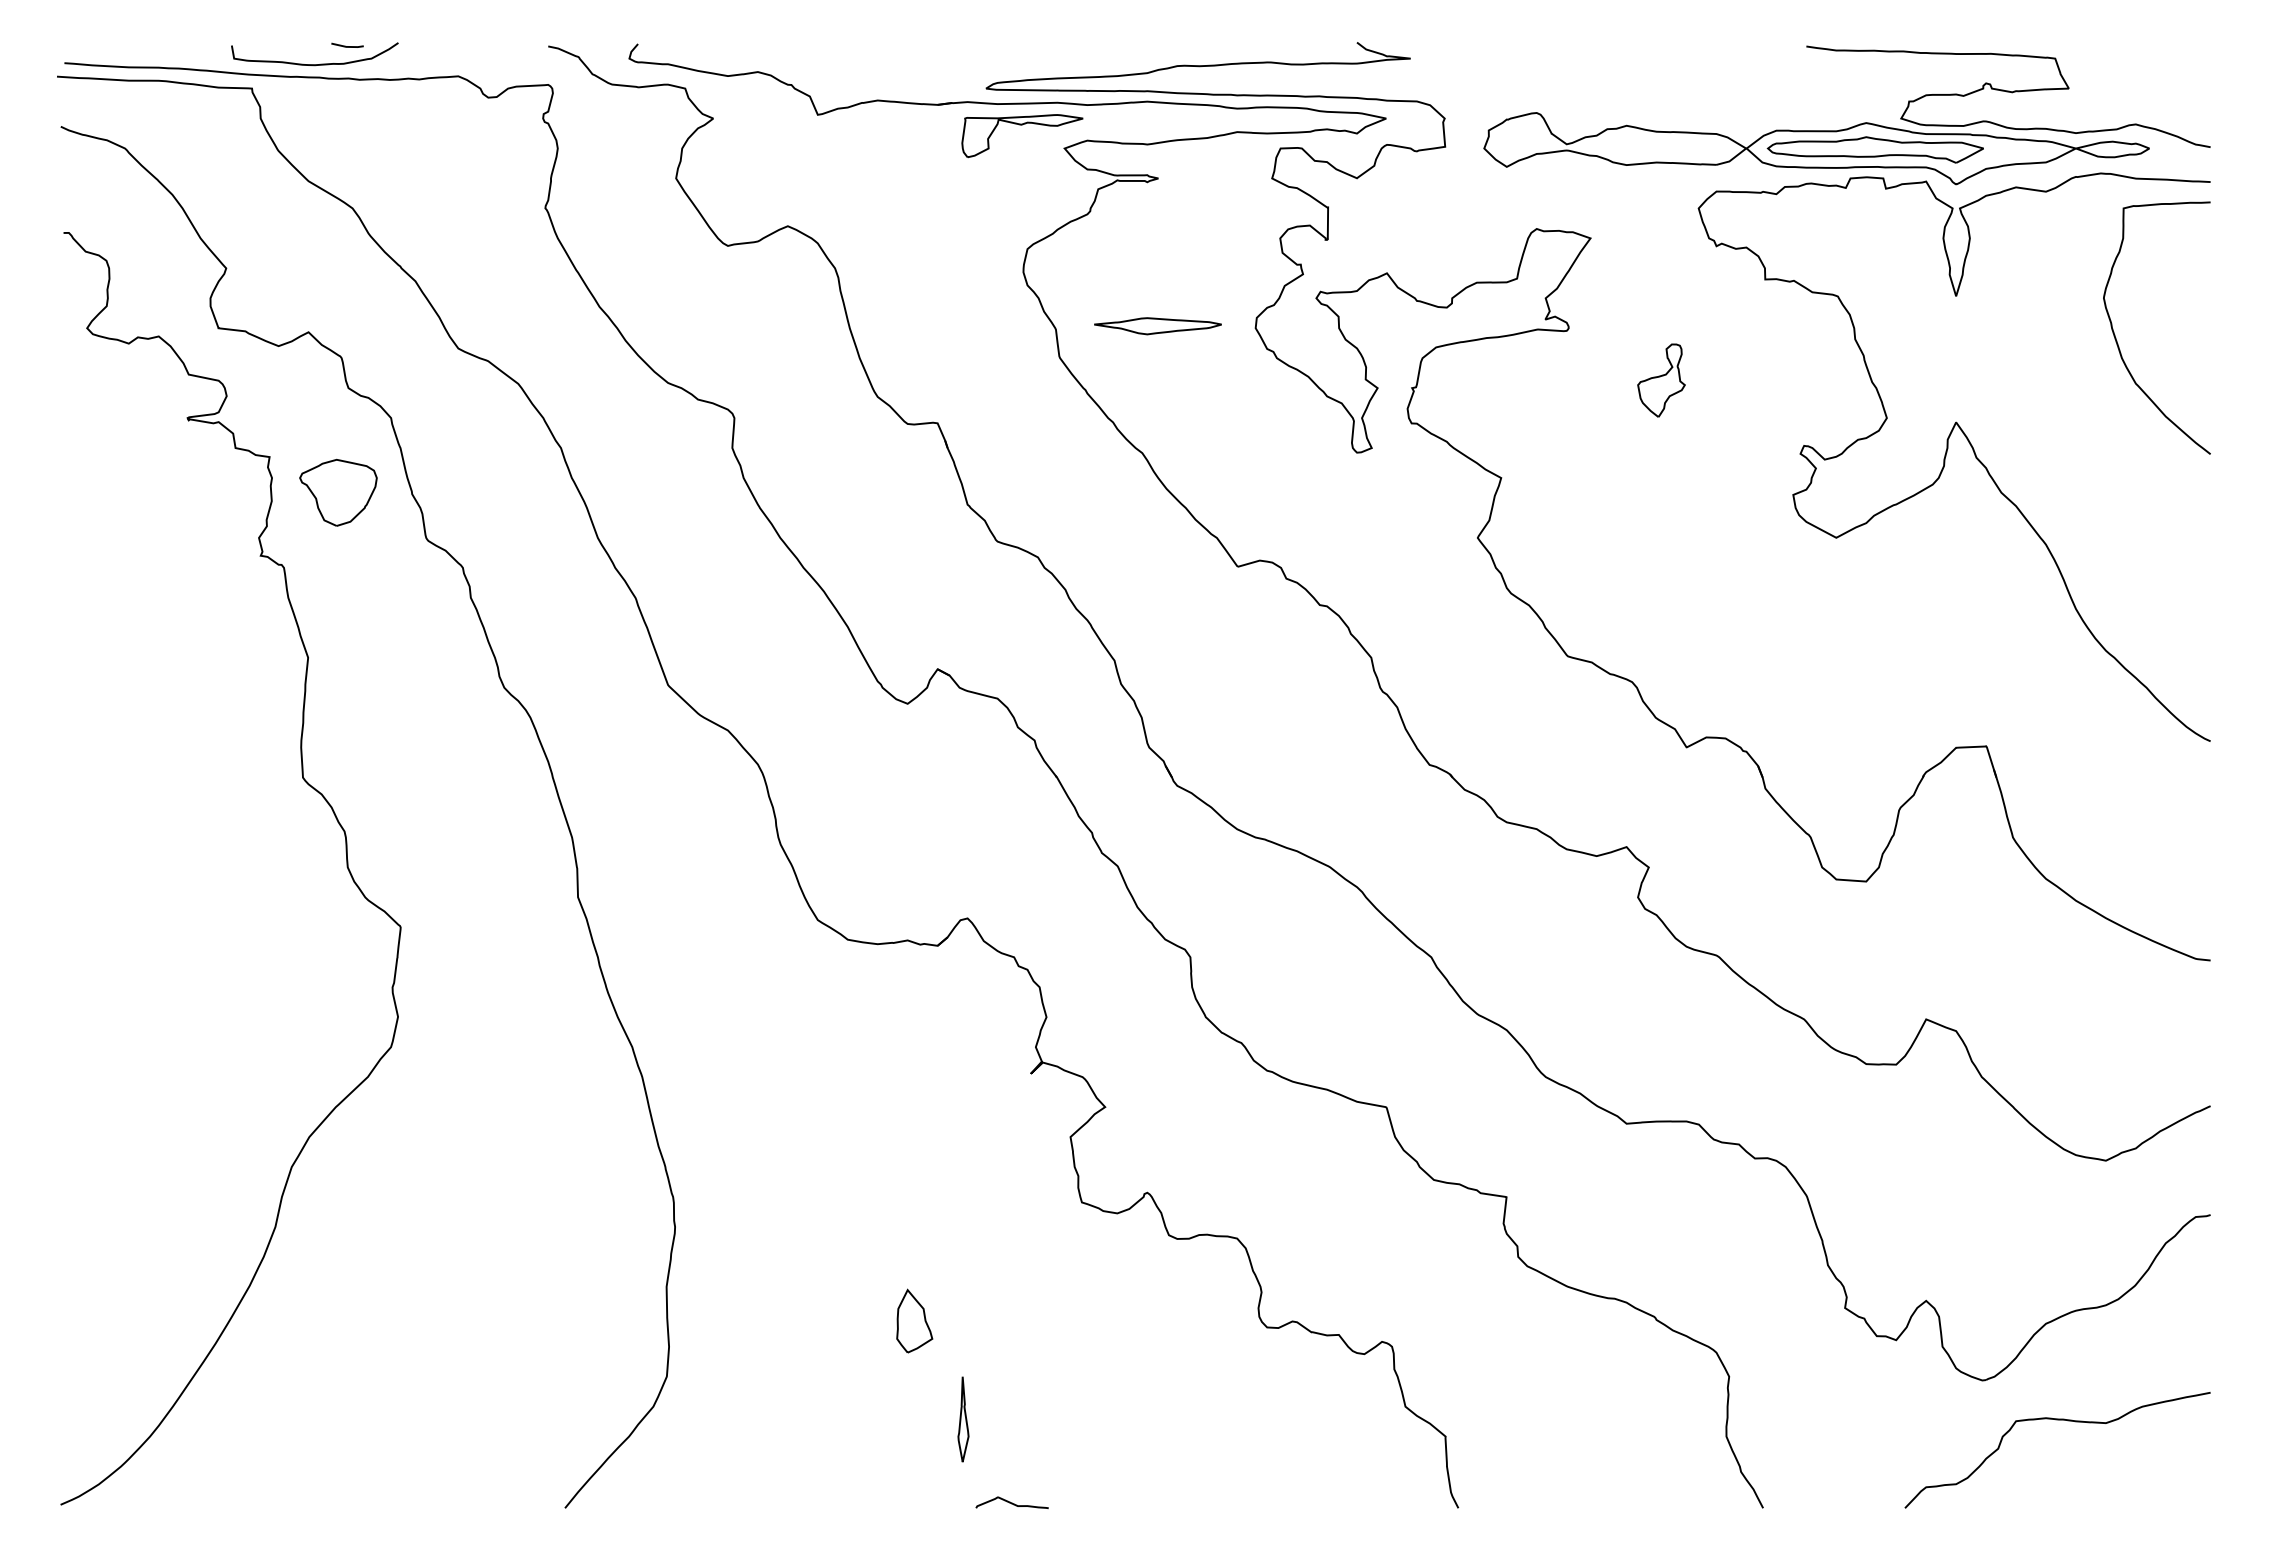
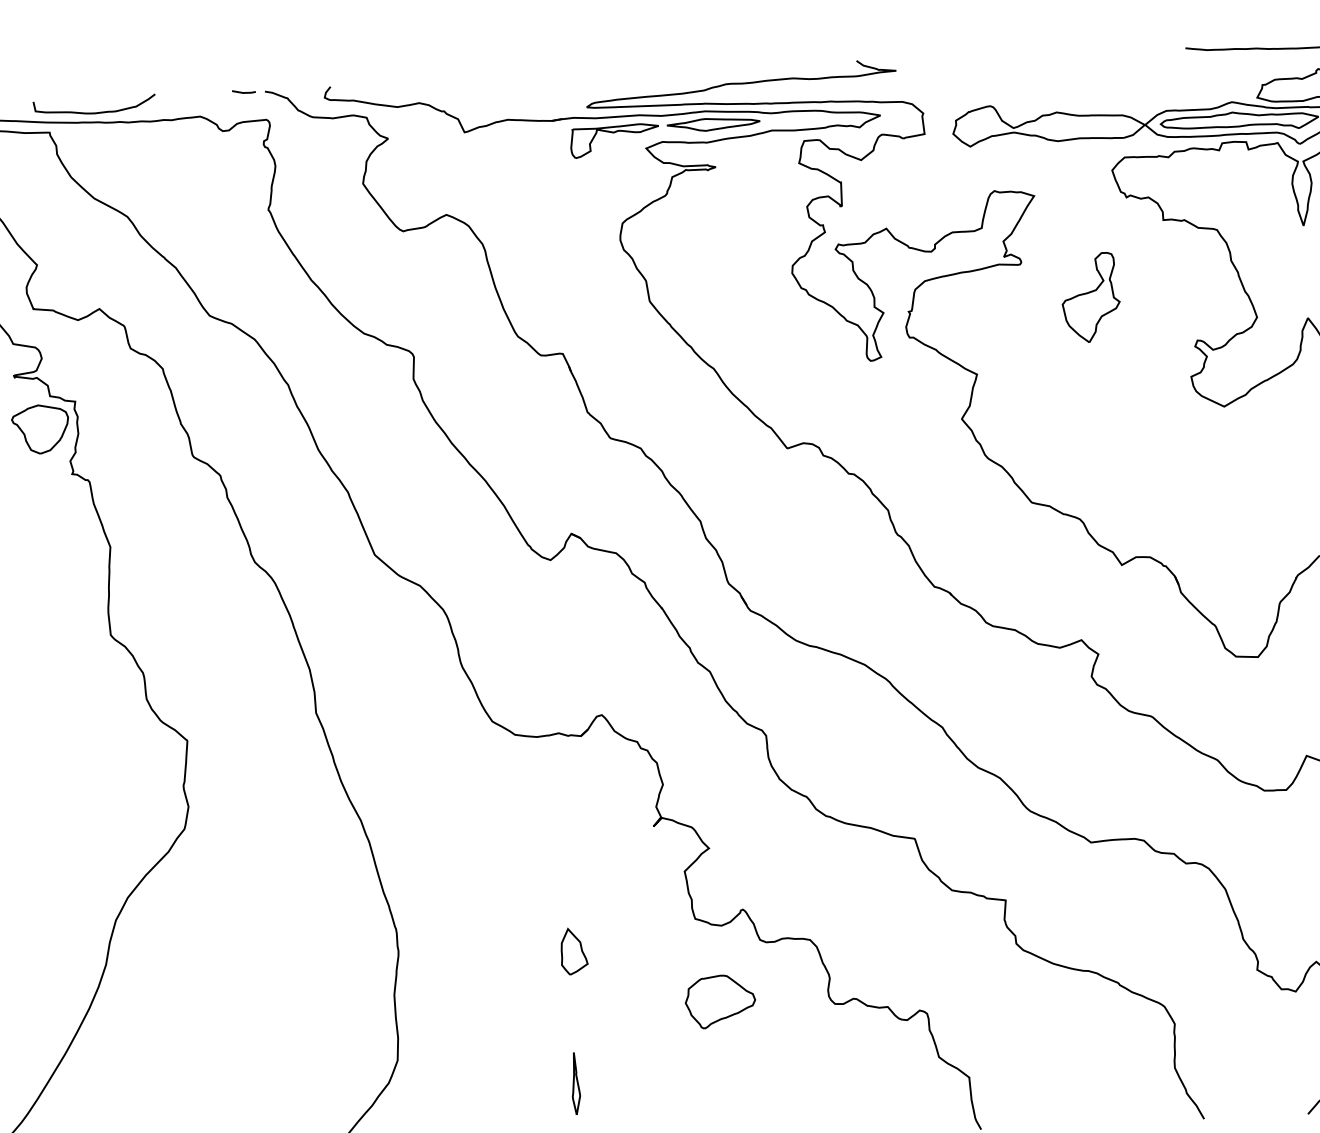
line: (347, 46) -> (243, 92), moved
part: (1157, 326) -> (713, 124), moved
part: (1661, 380) -> (1090, 297), size x1.67
part: (338, 492) -> (40, 429), moved
part: (1110, 1316) -> (720, 1001), added
part: (914, 1320) -> (574, 951), moved
part: (963, 1419) -> (575, 1083), moved

